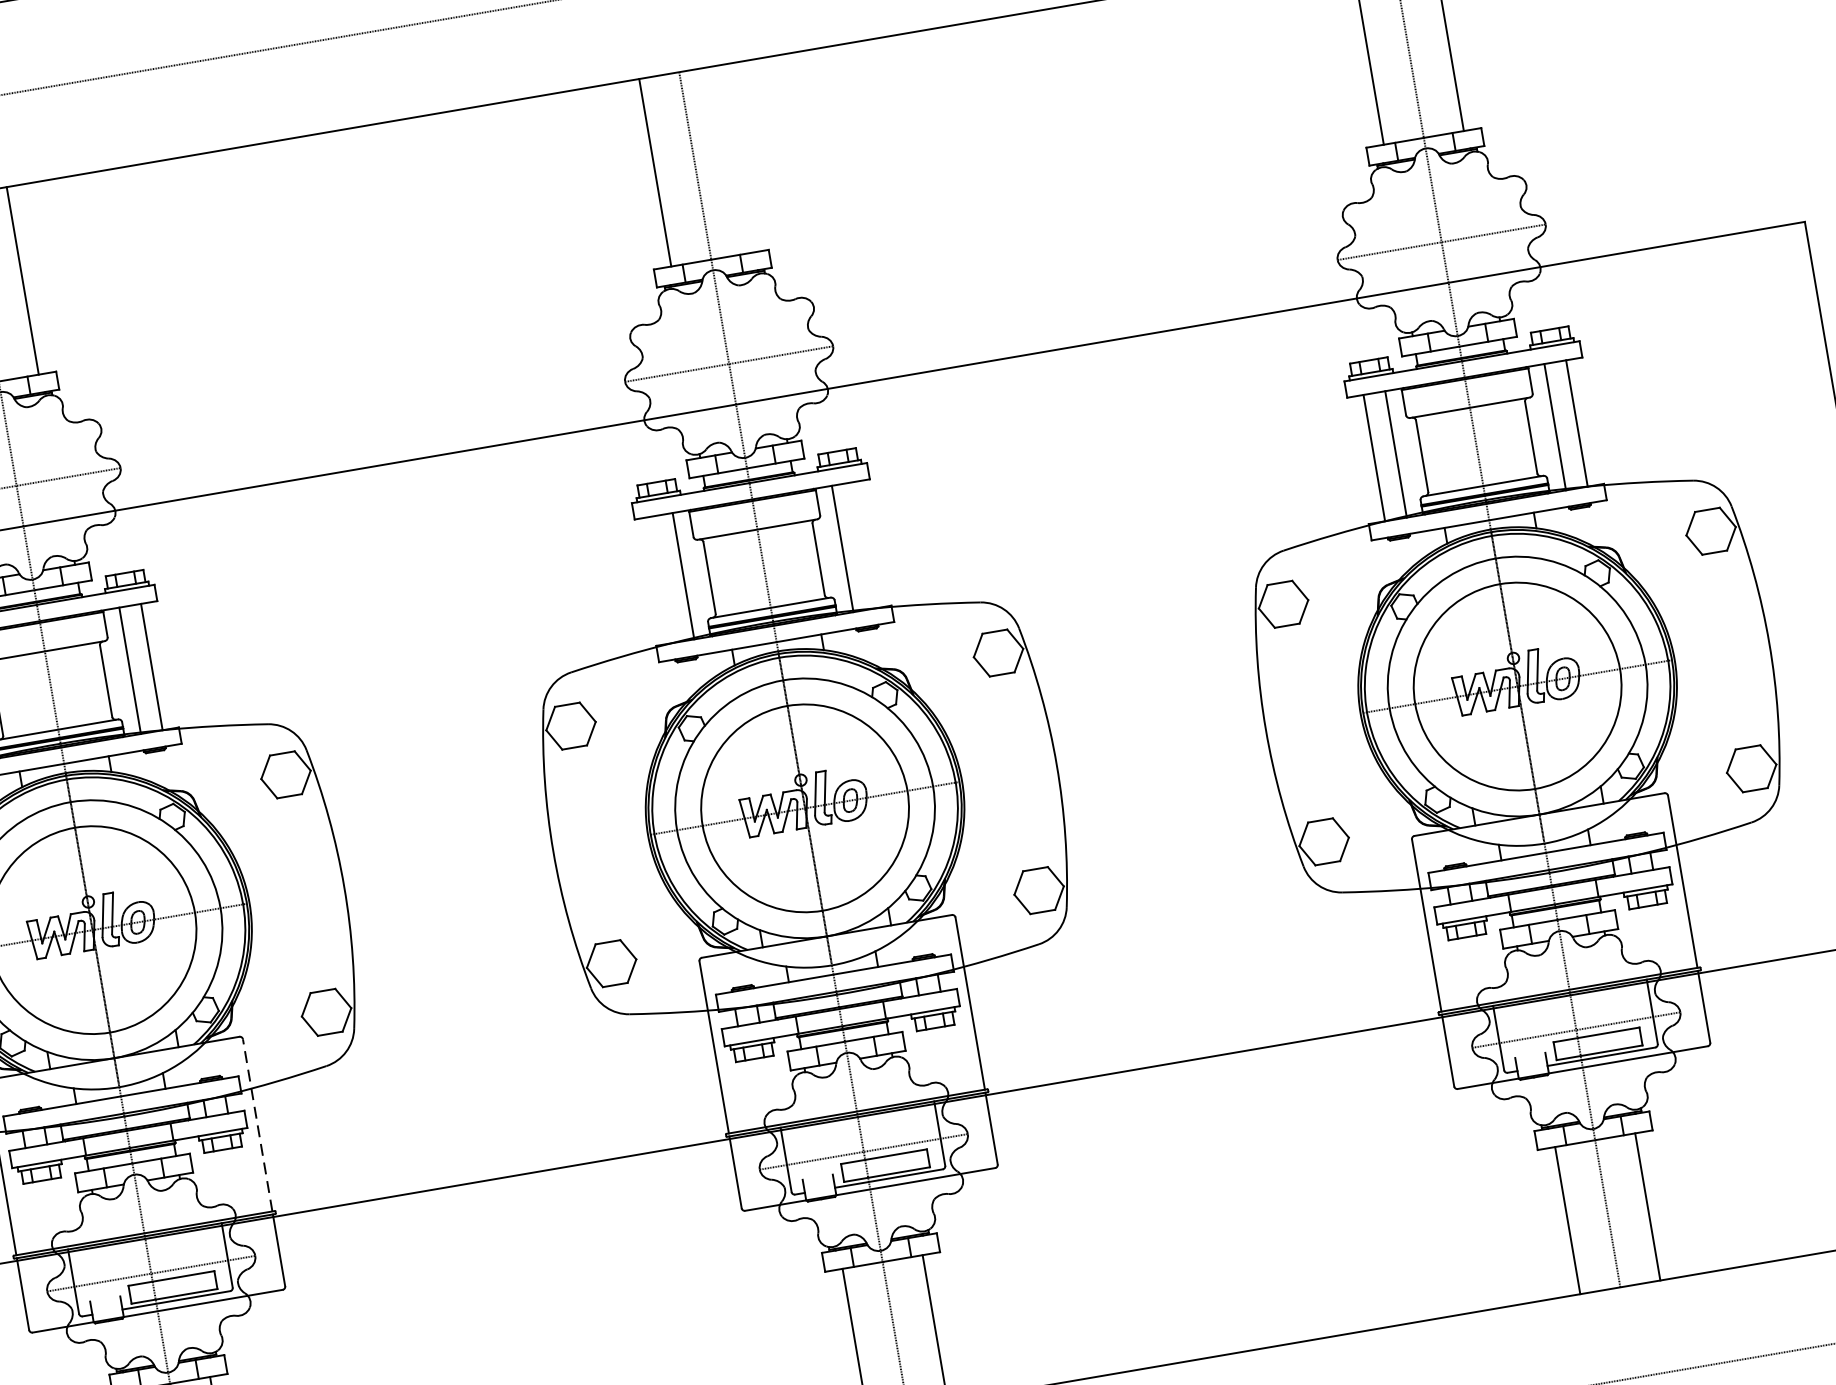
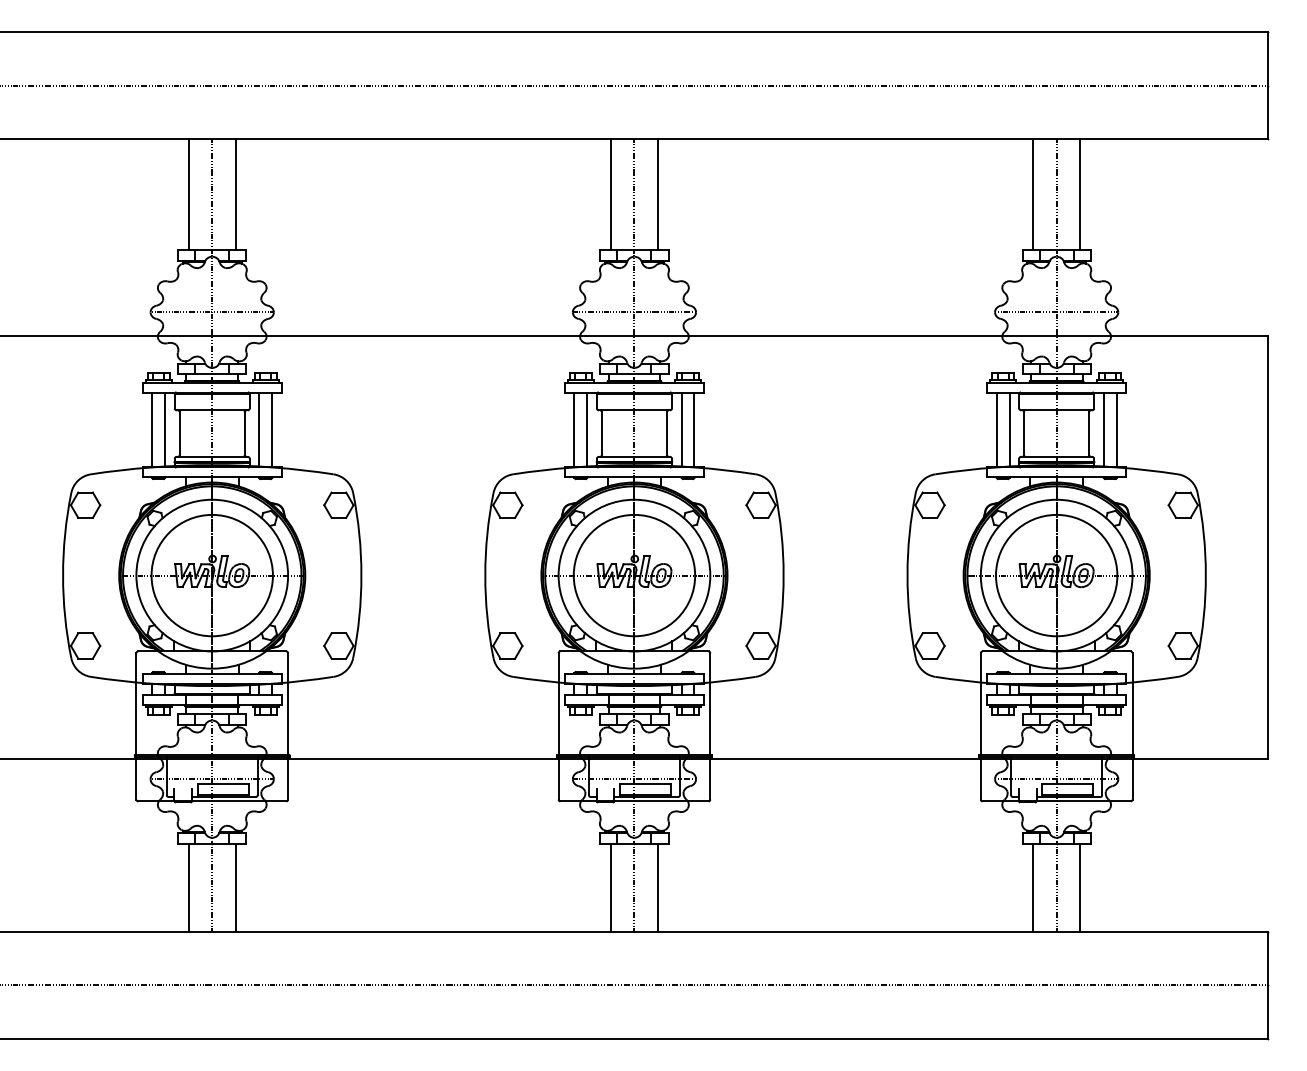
line: (735, 158) -> (658, 194), added
line: (864, 544) -> (694, 429), added
line: (661, 579) -> (574, 429), added
line: (258, 1124) -> (288, 703), dashed -> solid

